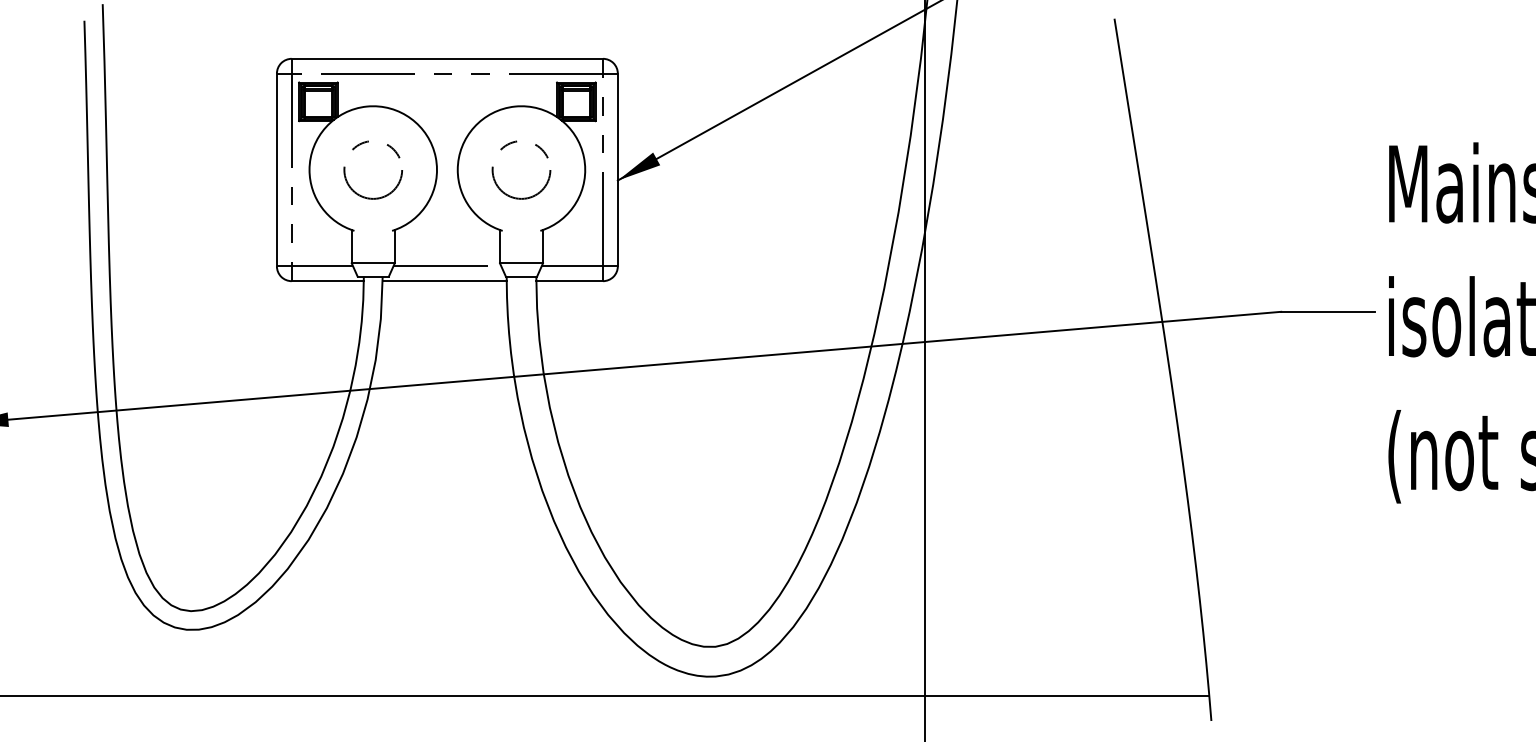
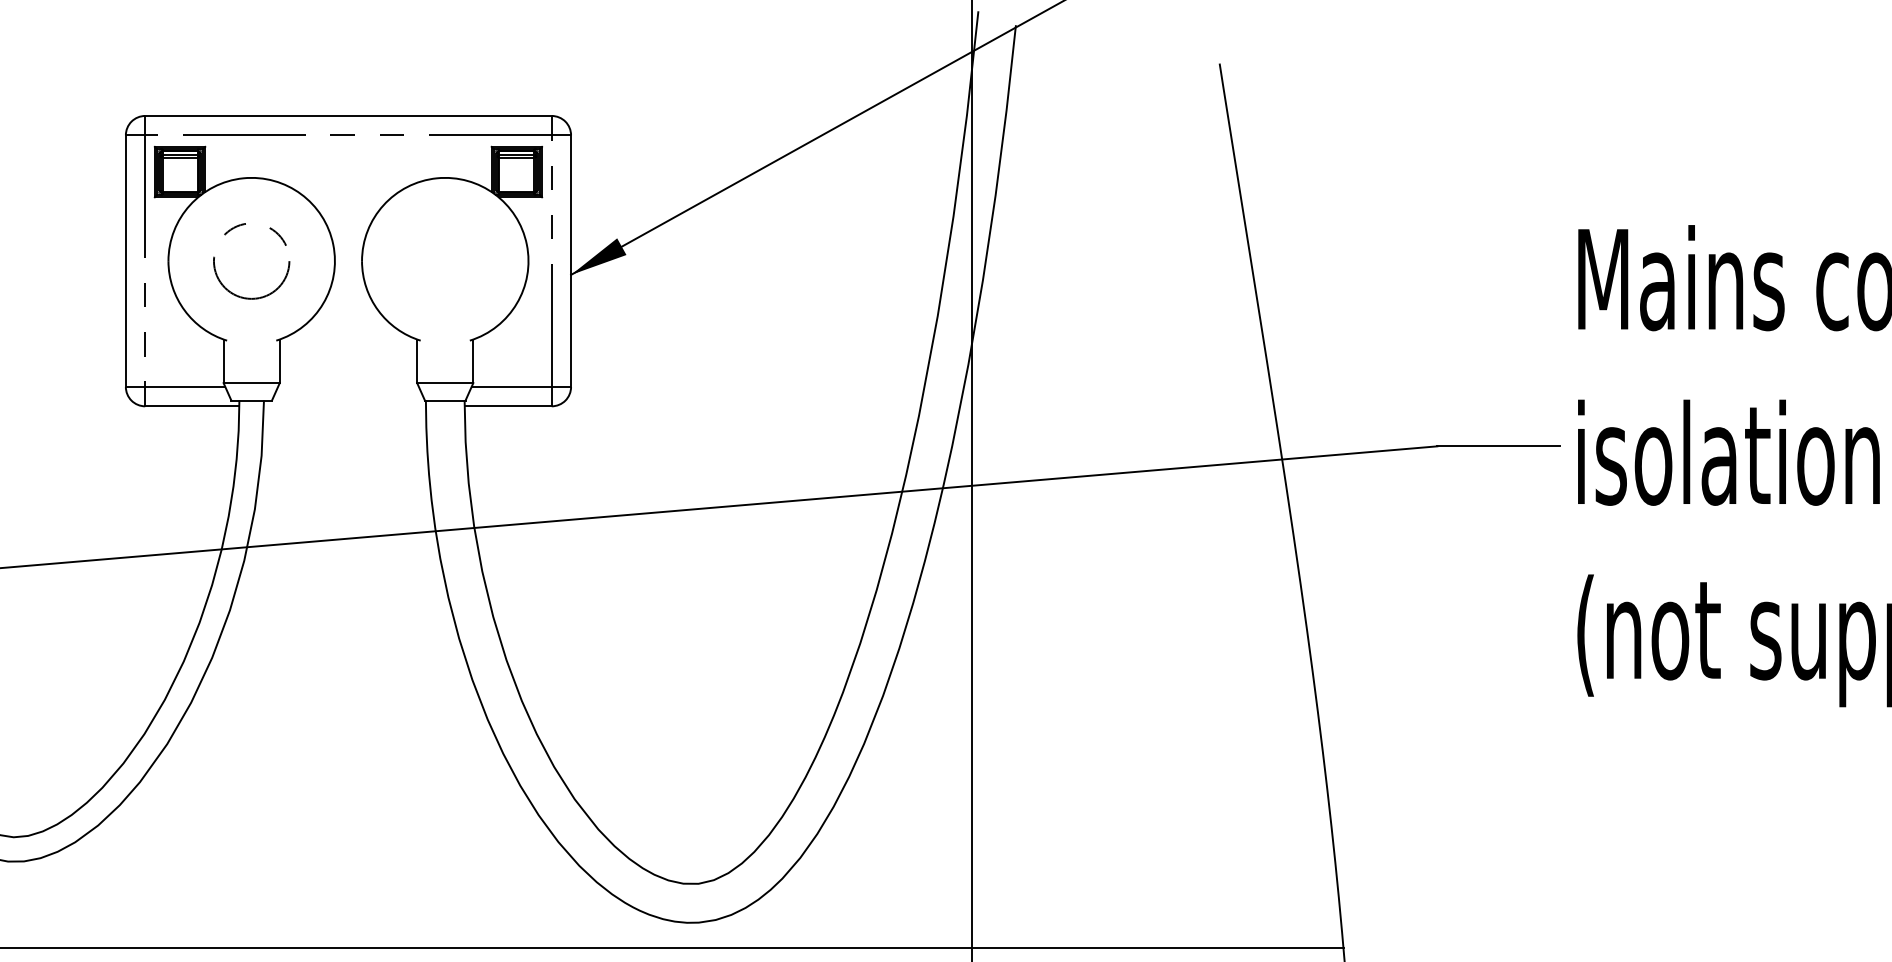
circle: (521, 169) -> (445, 260), removed
line: (447, 266) -> (348, 387), removed
line: (444, 281) -> (344, 406), removed

